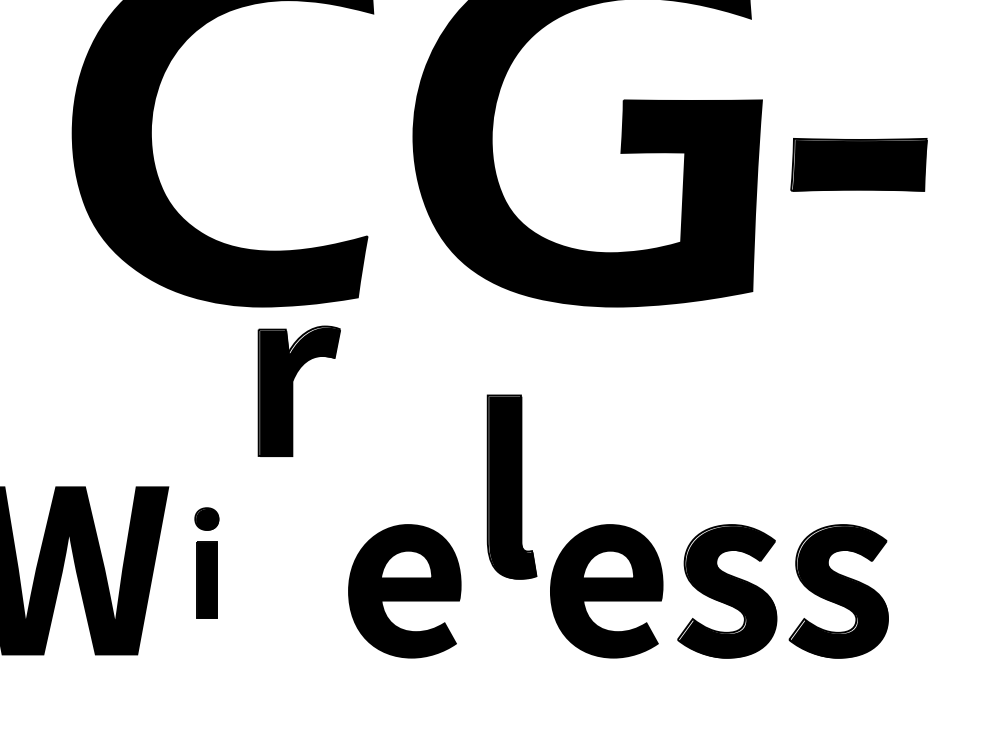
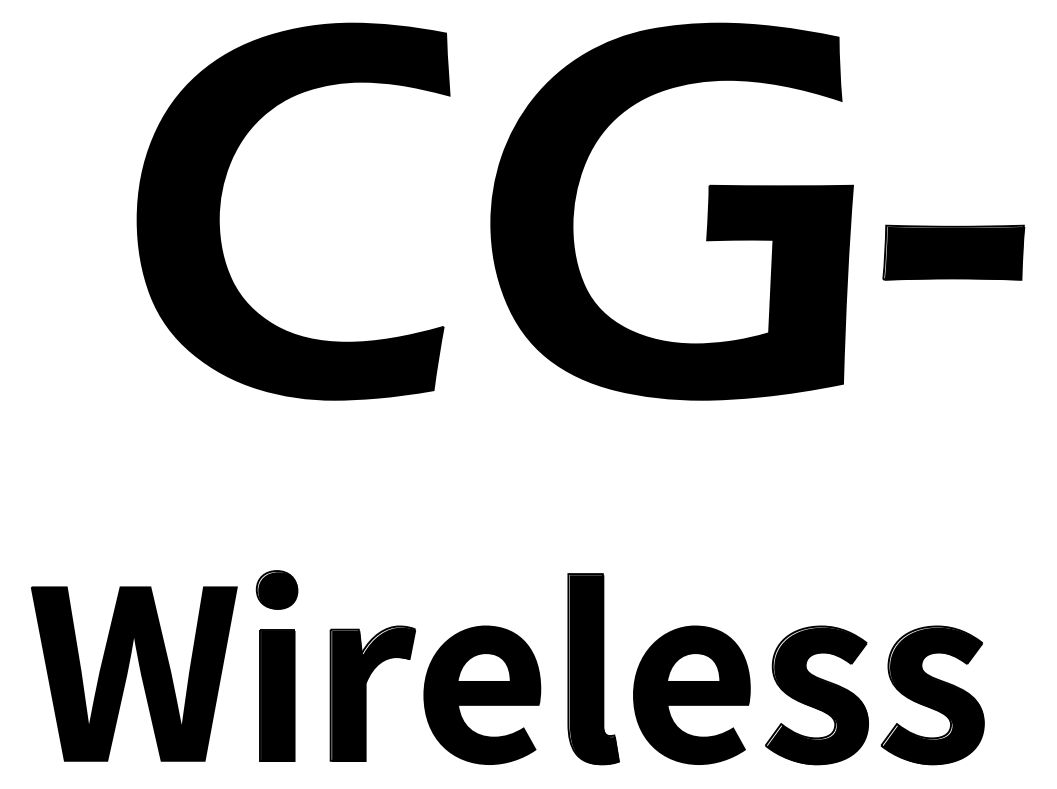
part: (299, 391) -> (372, 693), moved
part: (511, 487) -> (593, 669), moved
part: (206, 562) -> (276, 665), size x1.67

